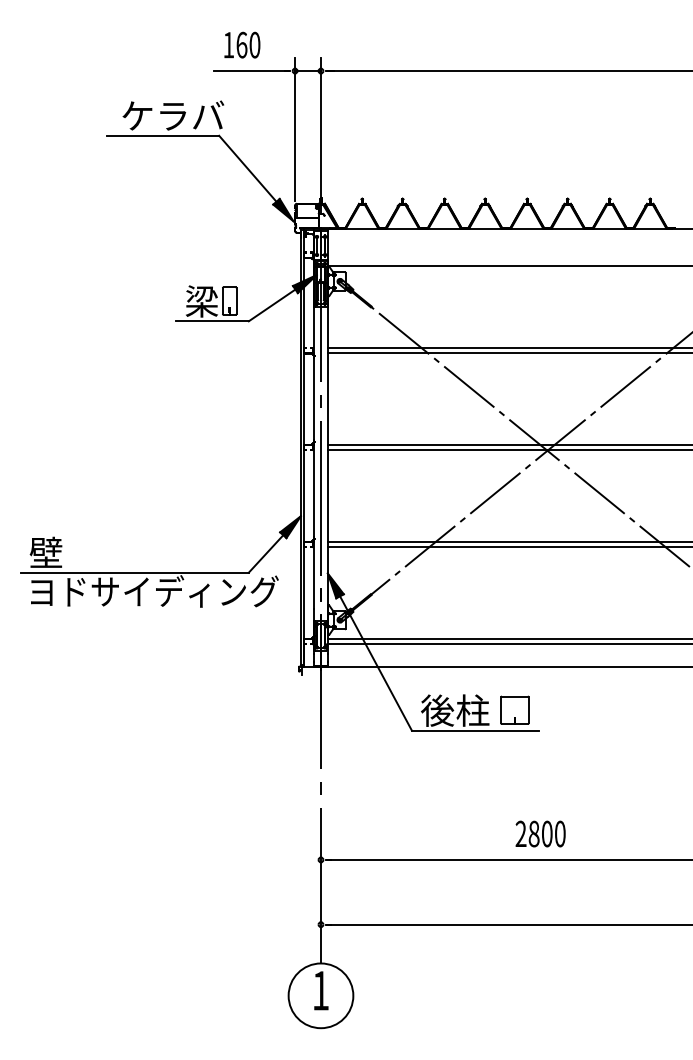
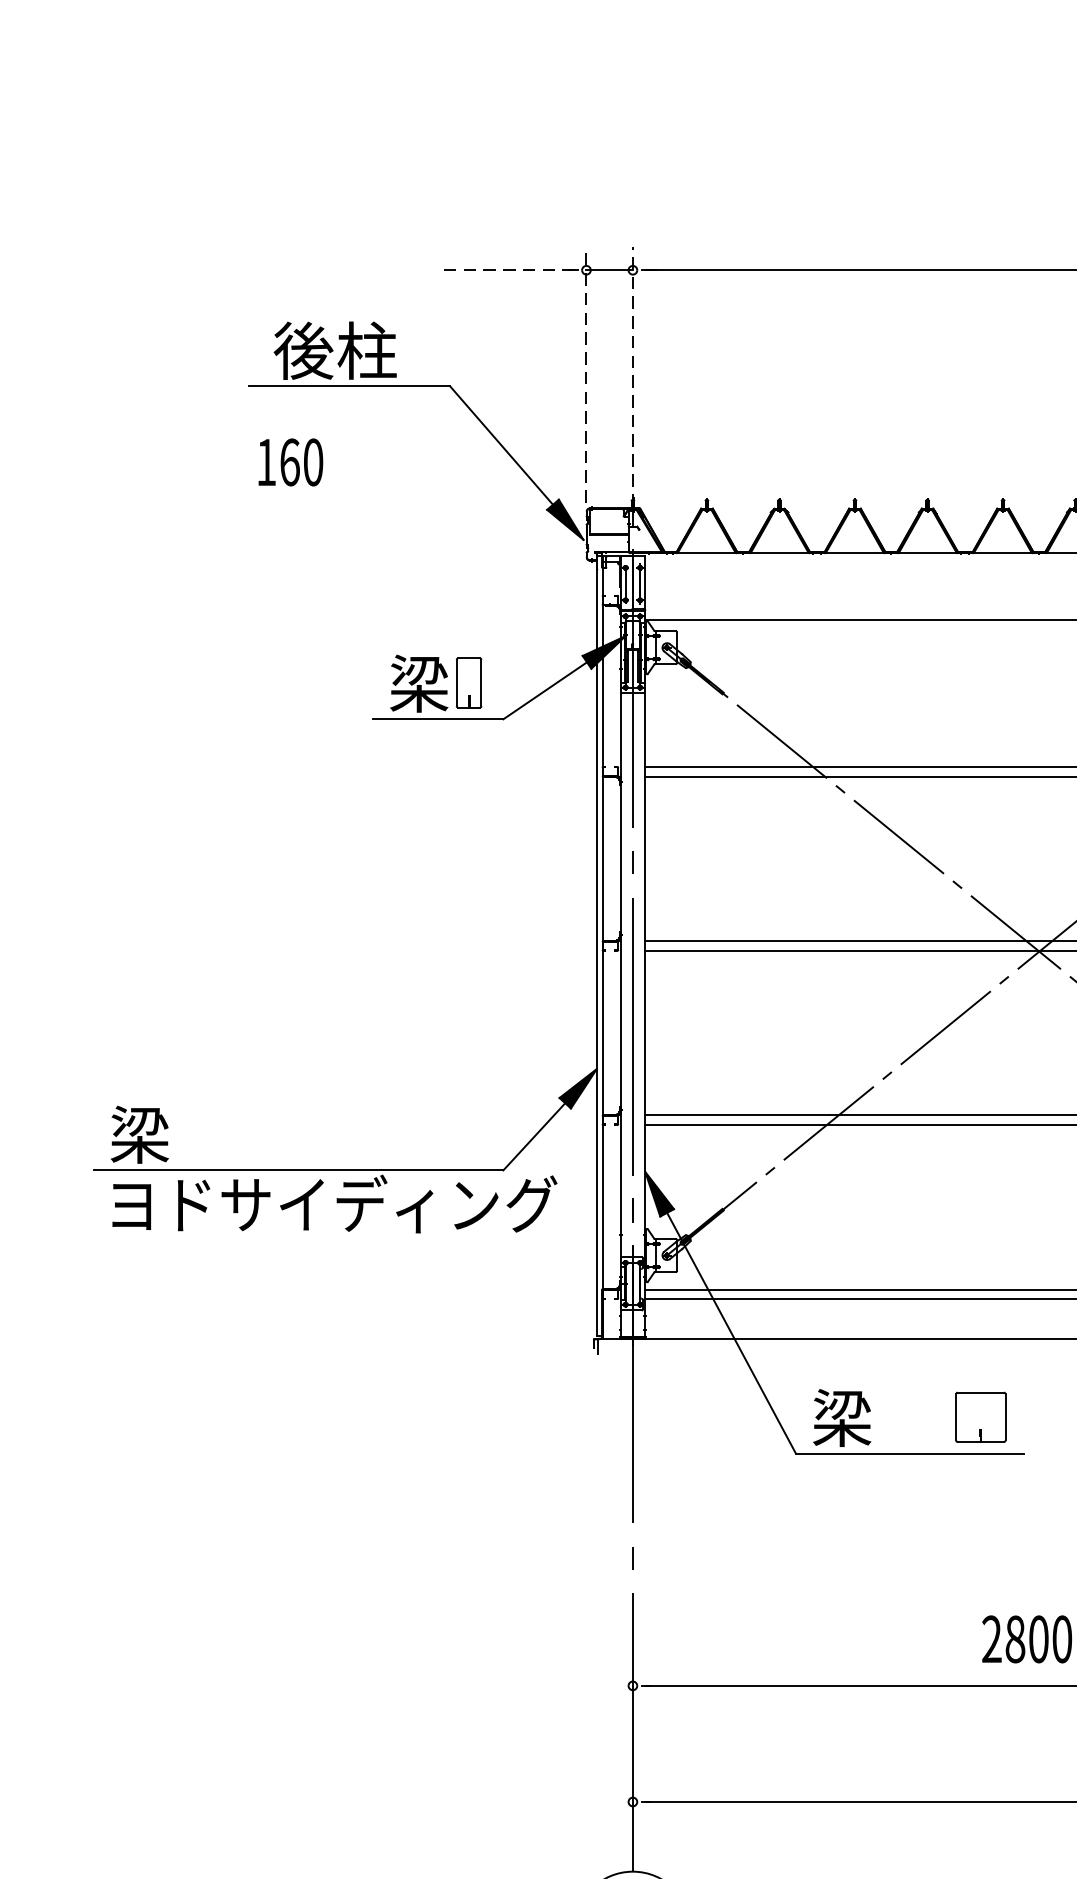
text: (242, 44) -> (291, 461), moved
line: (251, 71) -> (508, 271), solid -> dashed
text: (172, 115) -> (366, 349), ケラバ -> 後柱
line: (295, 128) -> (587, 373), solid -> dashed
line: (321, 135) -> (633, 385), solid -> dashed
text: (45, 552) -> (138, 1134), 壁 -> 梁
text: (455, 710) -> (874, 1417), 後柱 -> 梁

